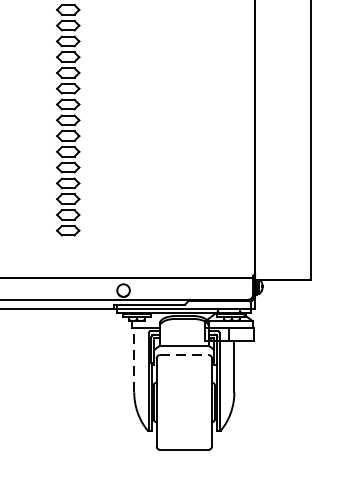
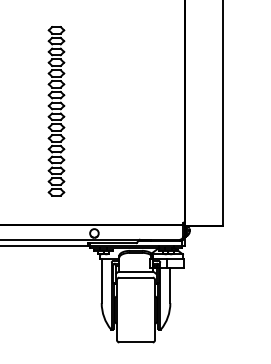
line: (184, 354) -> (136, 277), dashed -> solid
line: (133, 360) -> (101, 281), dashed -> solid

